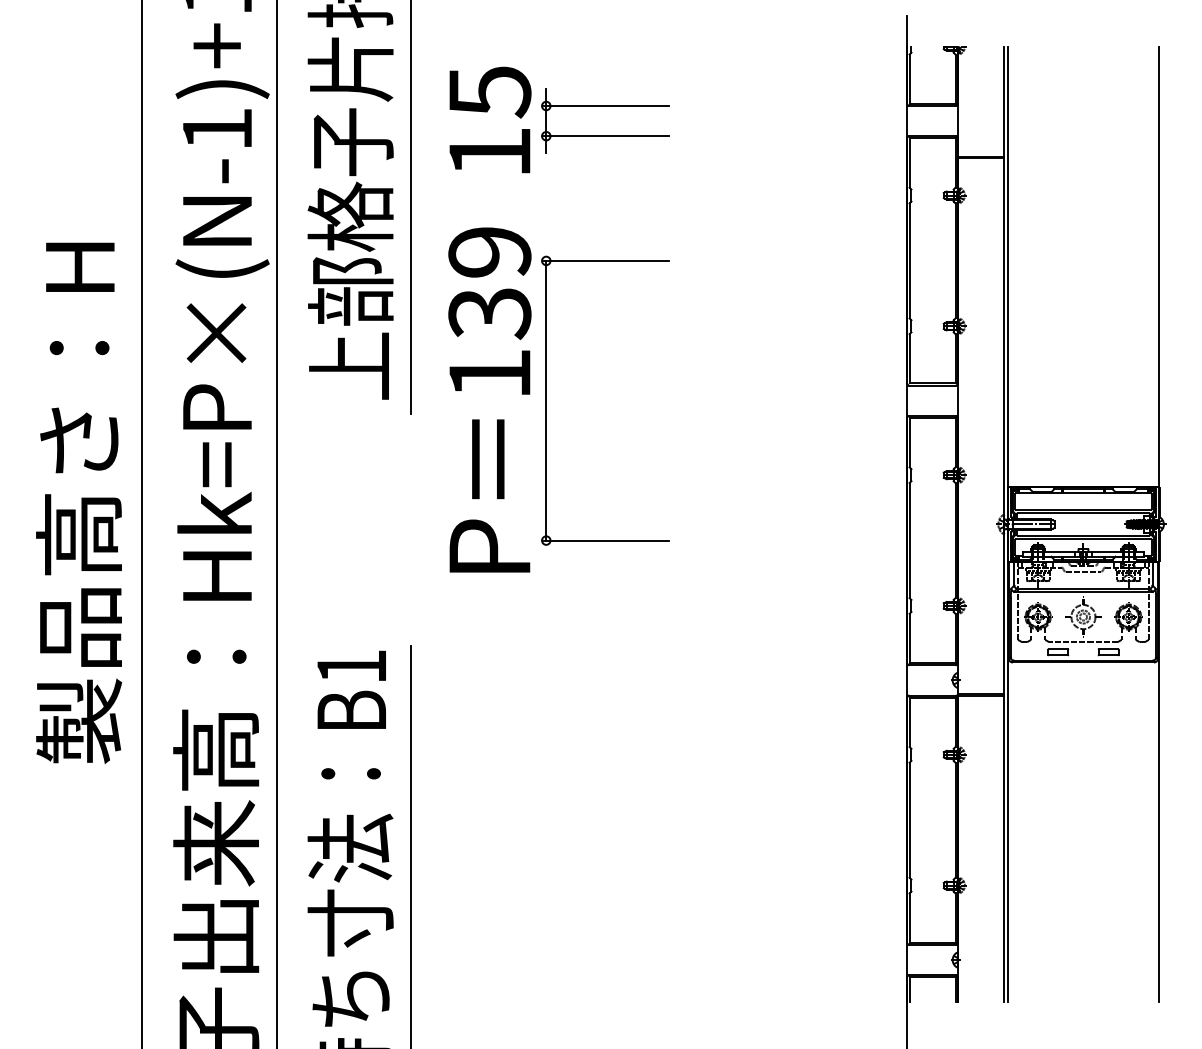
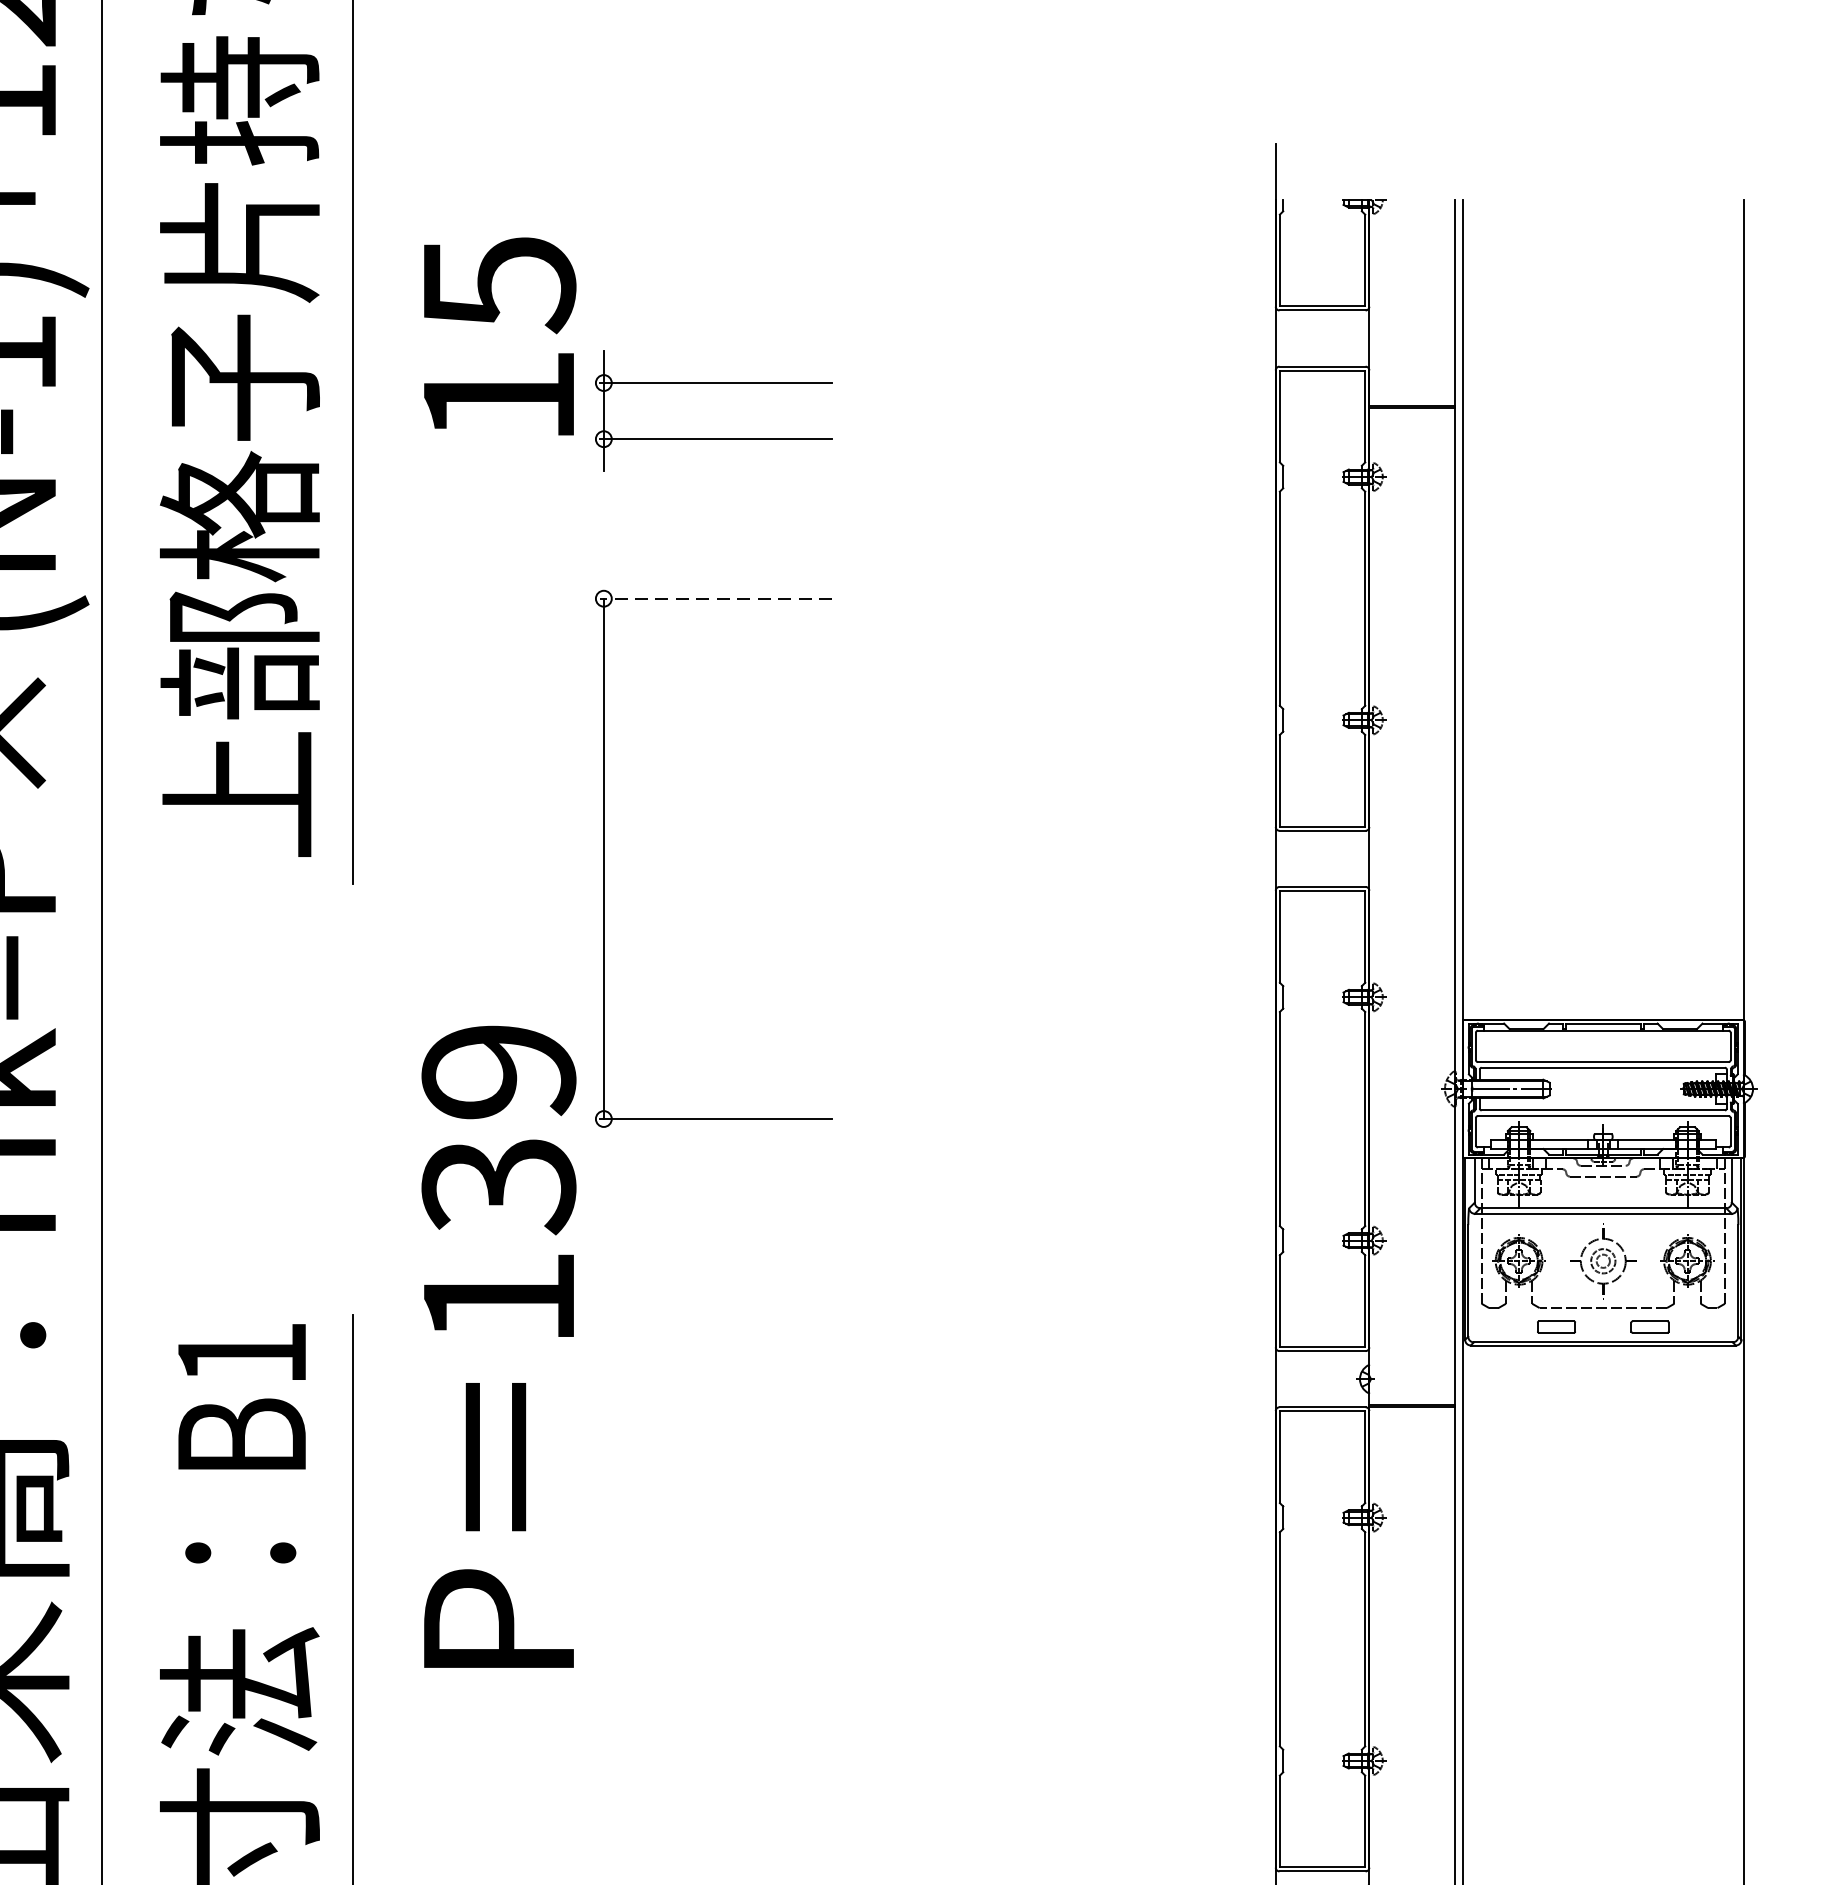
part: (605, 106) -> (714, 383), moved
line: (606, 260) -> (715, 597), solid -> dashed
text: (489, 399) -> (498, 1345), moved

